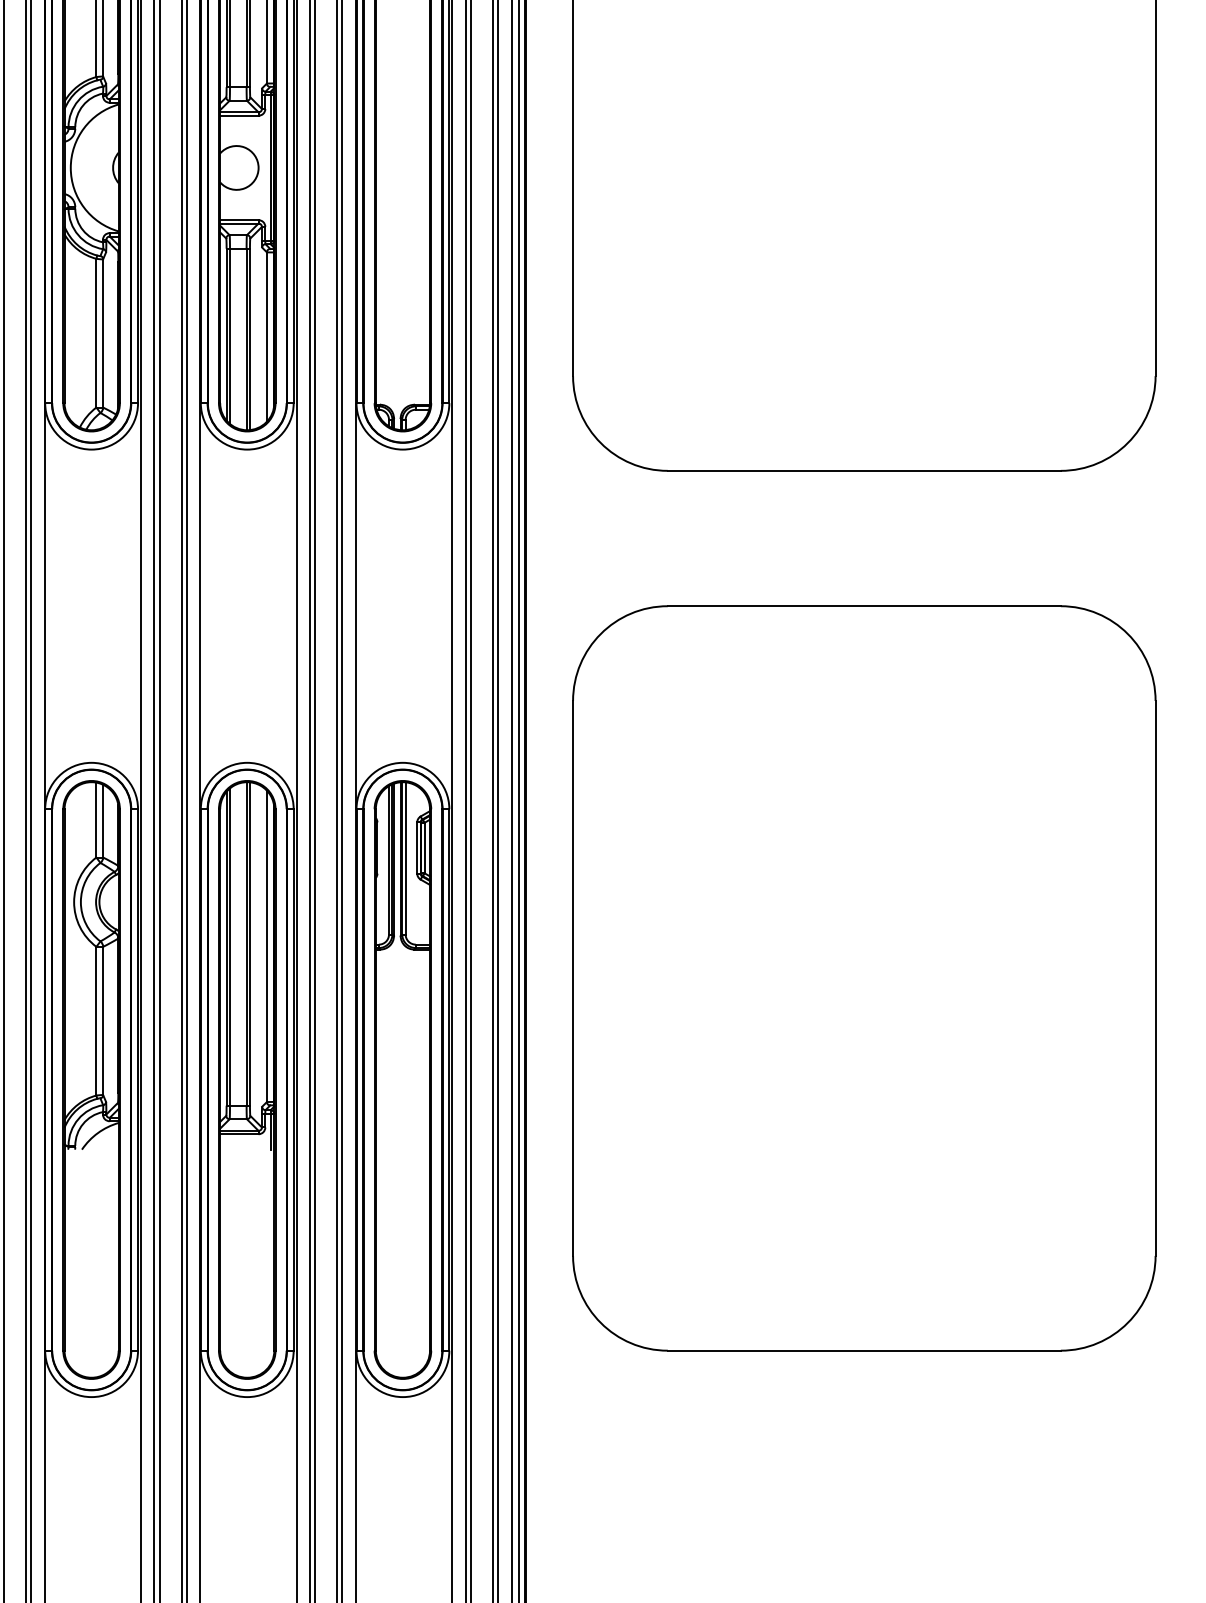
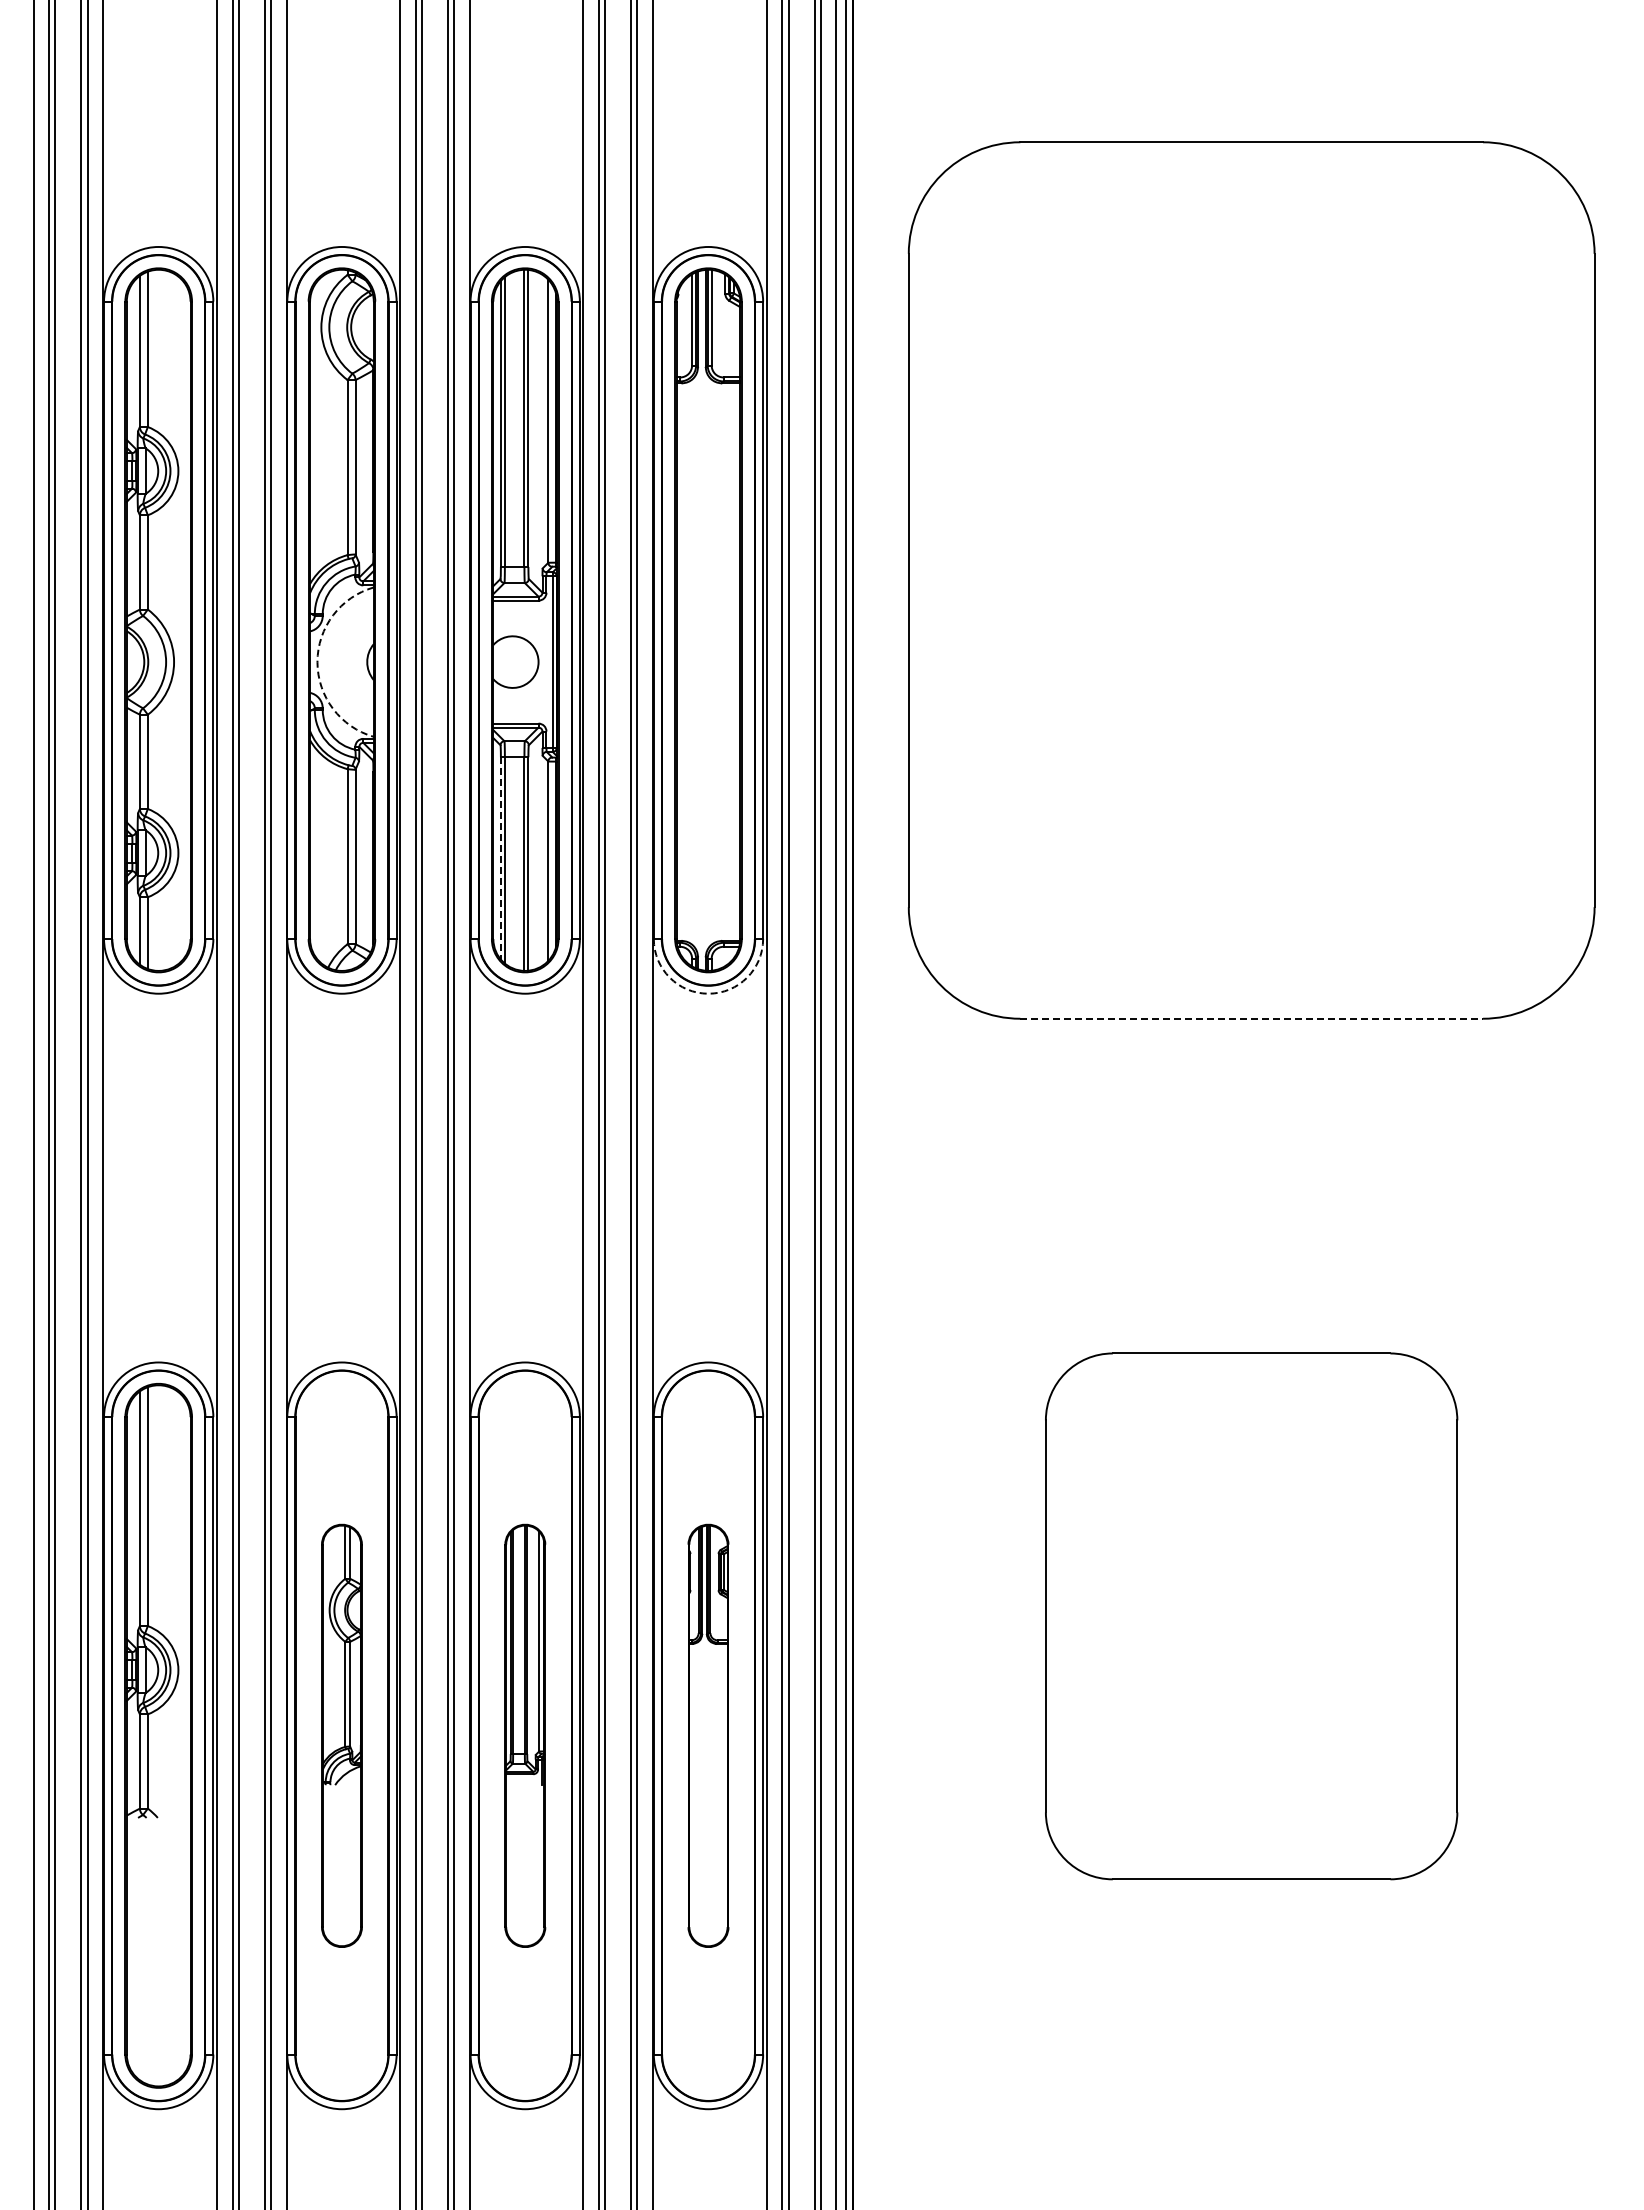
arc: (70, 168) -> (317, 662), solid -> dashed
line: (226, 334) -> (500, 858), solid -> dashed
arc: (402, 449) -> (708, 993), solid -> dashed
line: (865, 470) -> (1252, 1018), solid -> dashed
part: (864, 978) -> (1251, 1616), size x0.6
part: (91, 1079) -> (341, 1735), size x0.6
part: (247, 1079) -> (525, 1735), size x0.6
part: (402, 1079) -> (708, 1735), size x0.6

